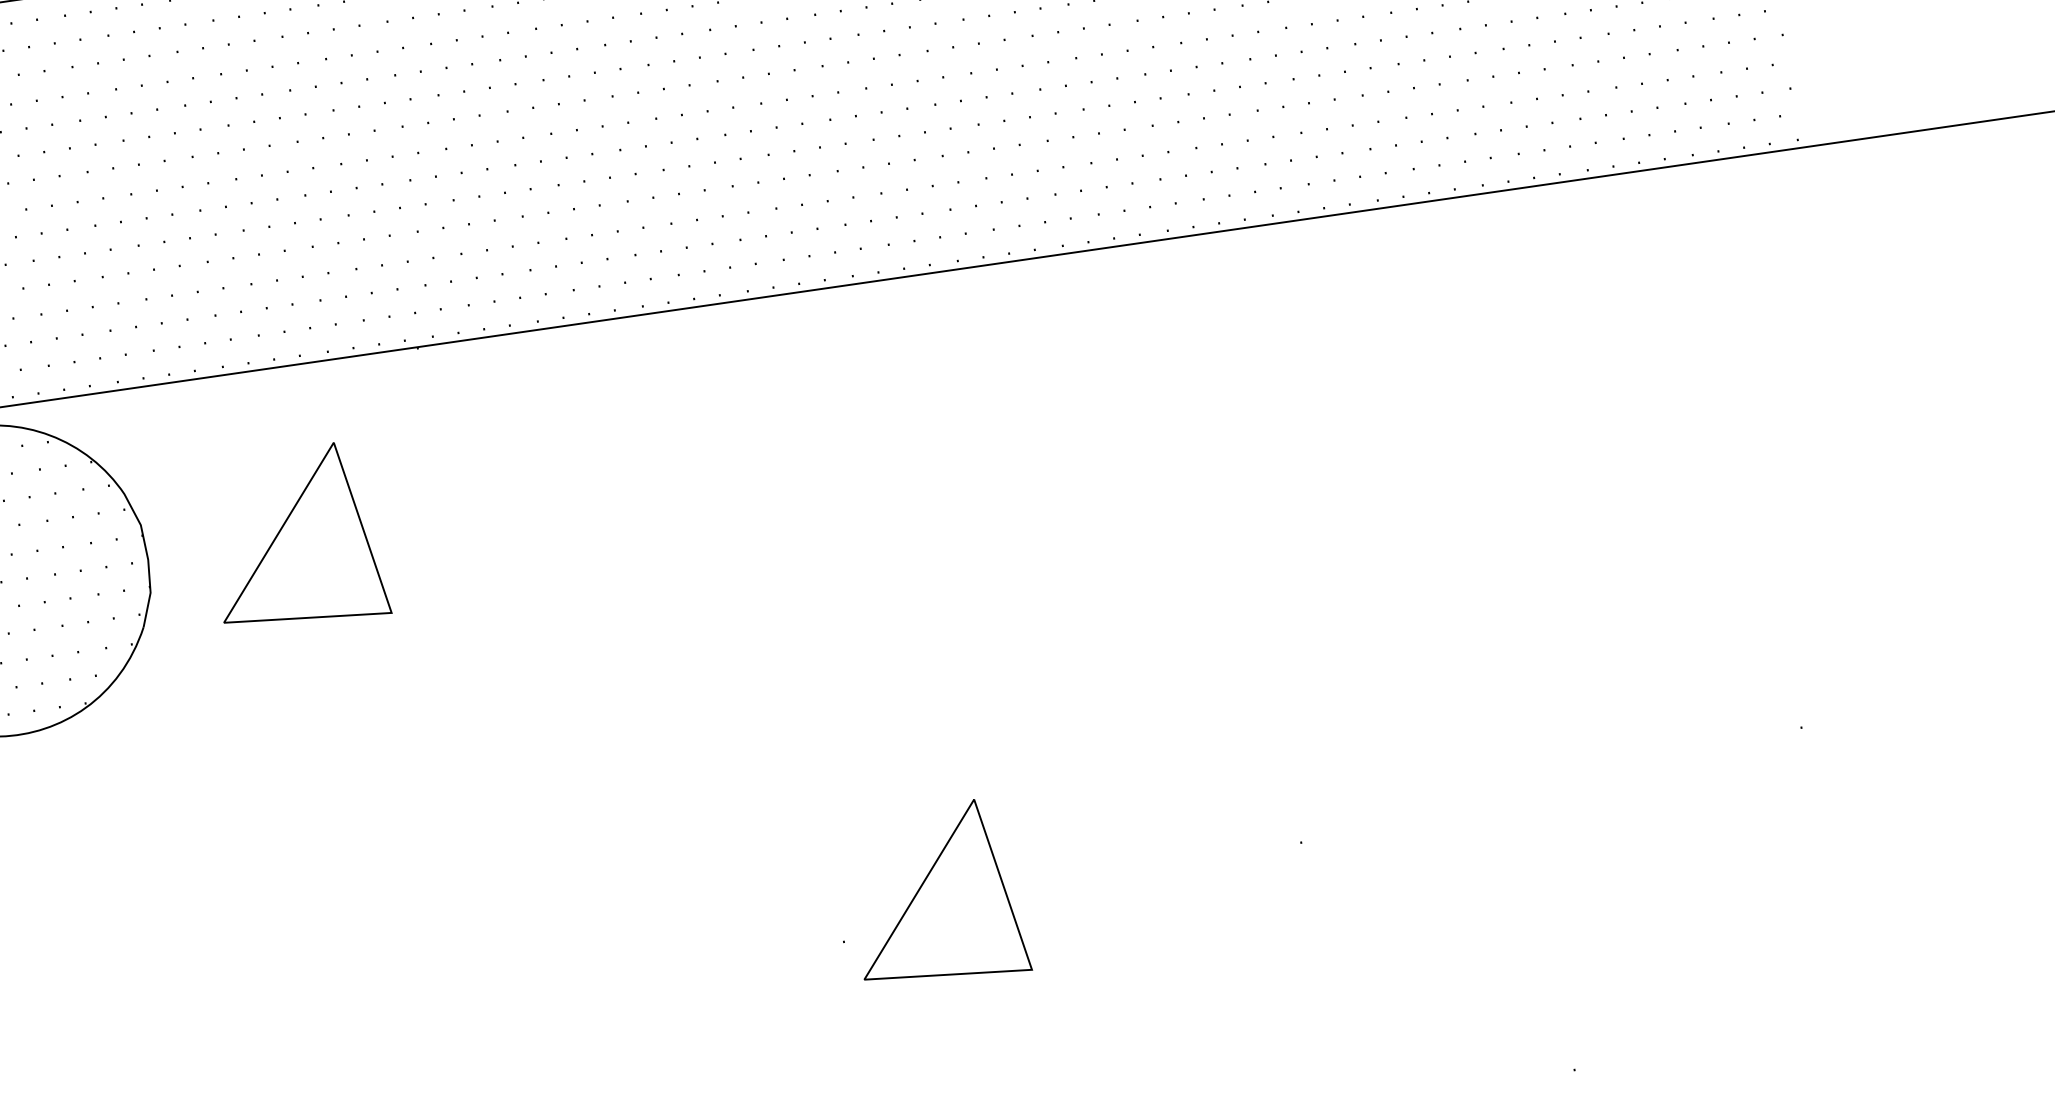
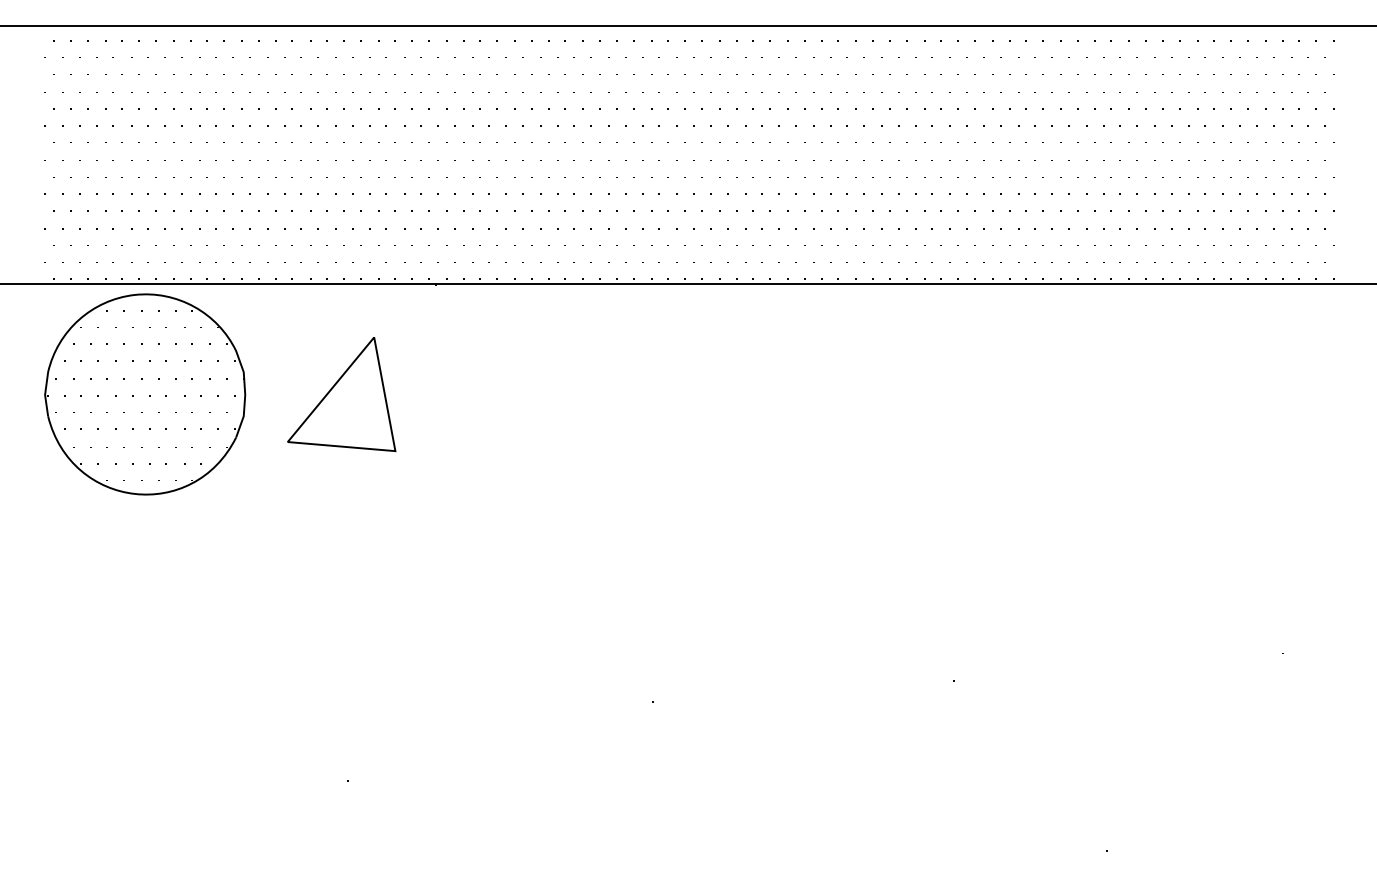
part: (936, 894) -> (716, 680), removed

